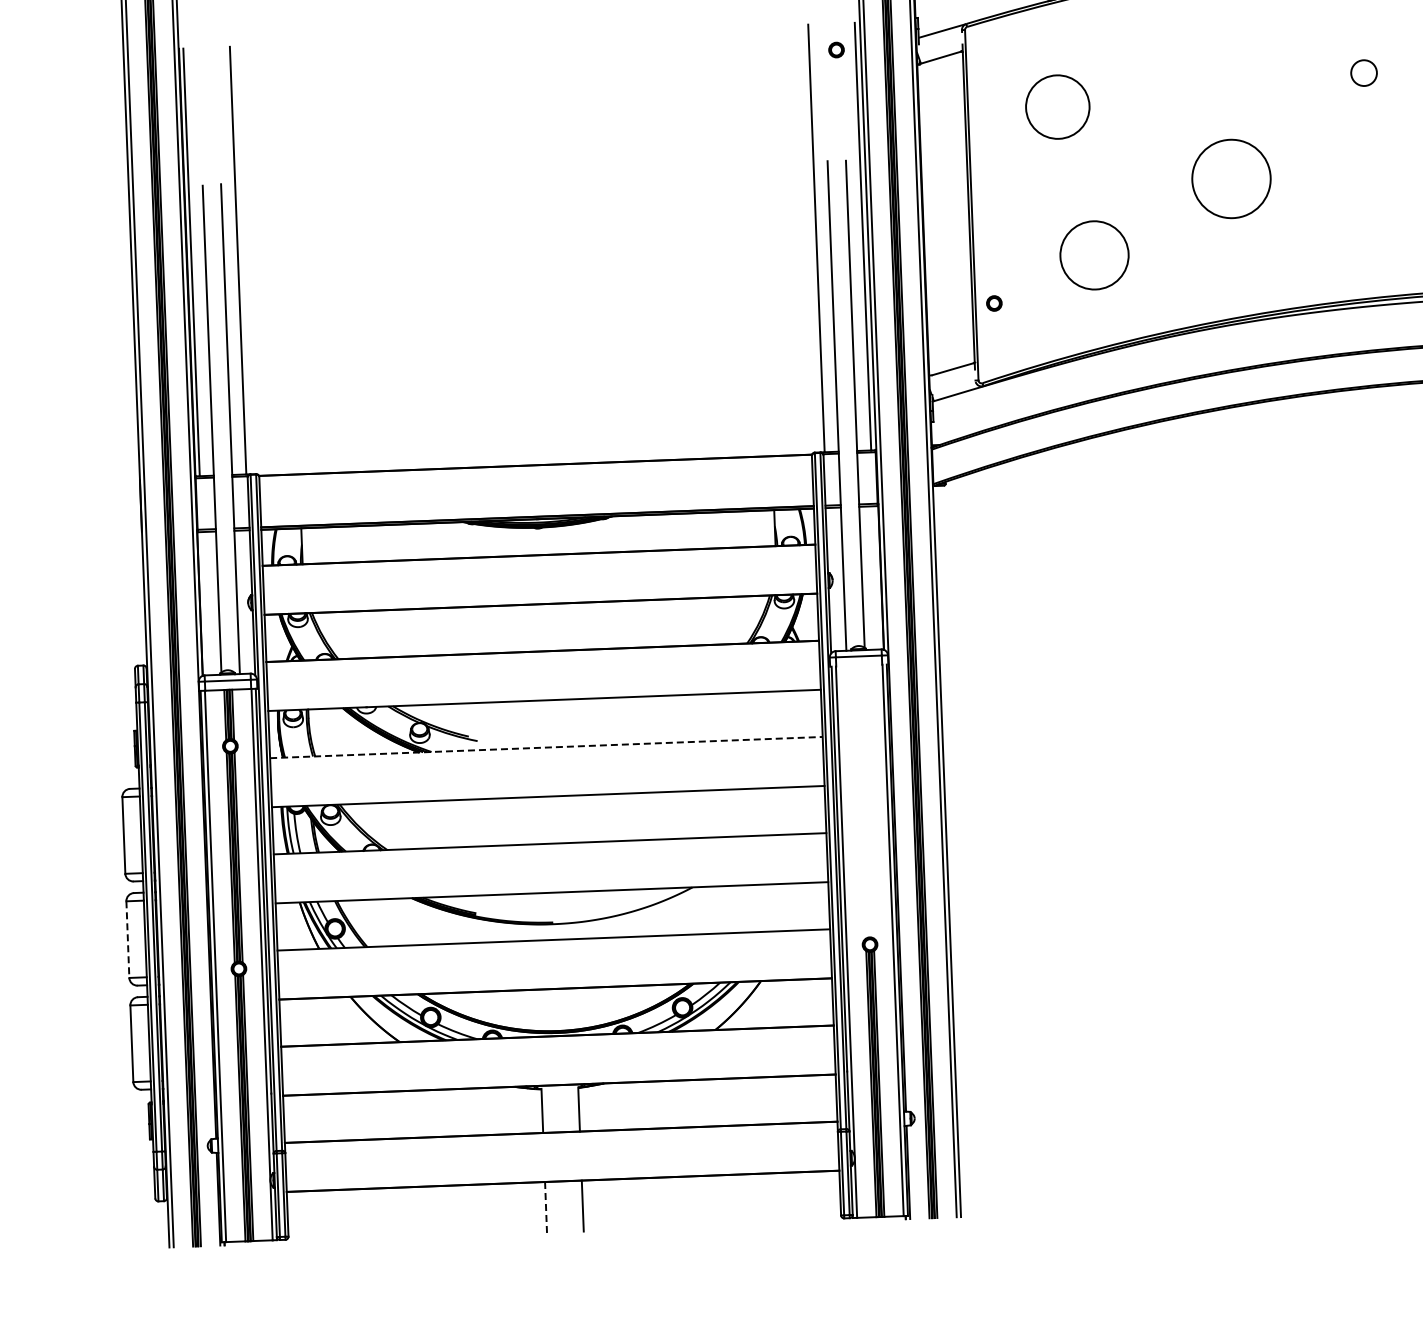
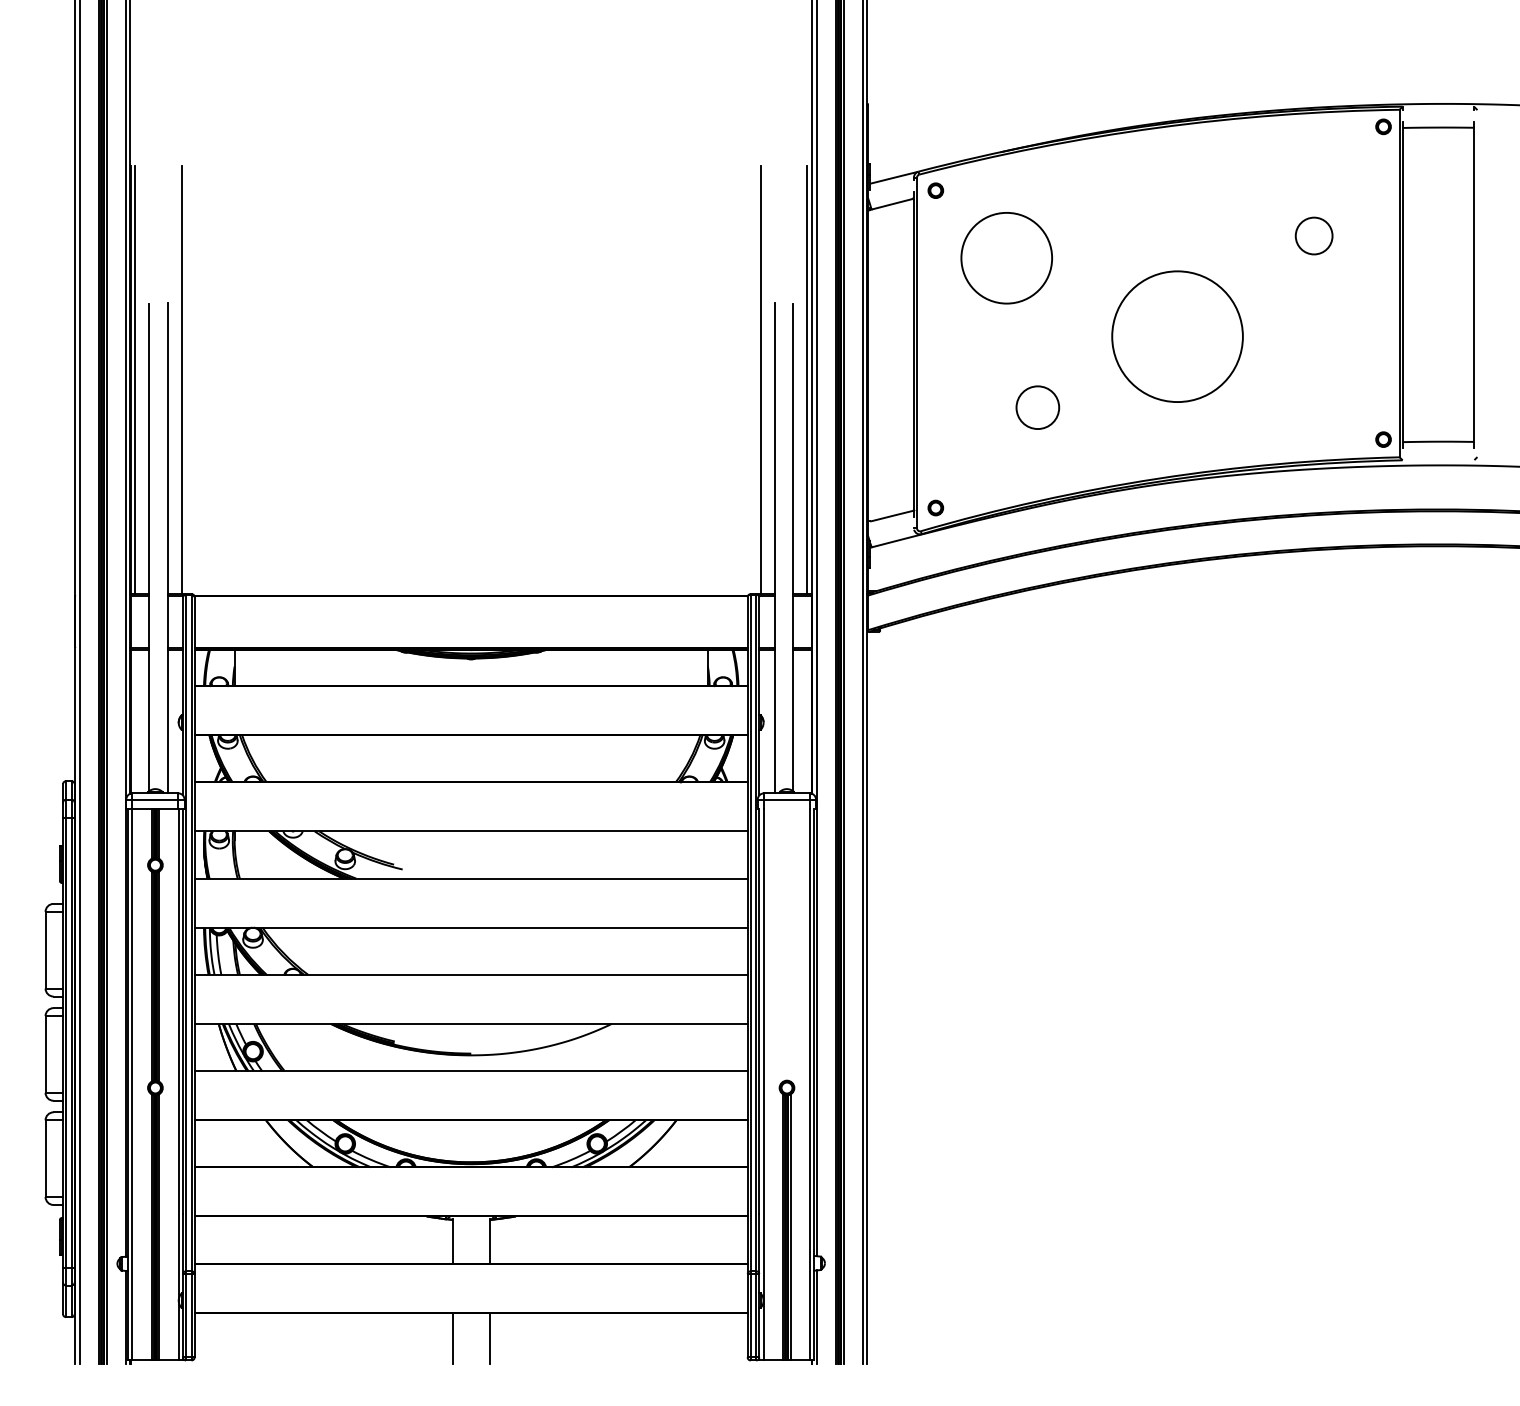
part: (836, 49) -> (935, 190), moved
circle: (1363, 72) -> (1313, 235), size x1.43
circle: (1057, 106) -> (1006, 257), size x1.43
circle: (1231, 178) -> (1177, 336), size x1.67
circle: (1094, 255) -> (1037, 407), size x0.62
part: (994, 302) -> (935, 507), moved
line: (546, 747) -> (471, 878), dashed -> solid
line: (127, 939) -> (45, 1054), dashed -> solid
line: (546, 1207) -> (453, 1338), dashed -> solid

